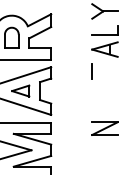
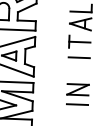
line: (104, 71) -> (79, 42), added
line: (104, 90) -> (78, 58), added
line: (104, 146) -> (77, 104), added

